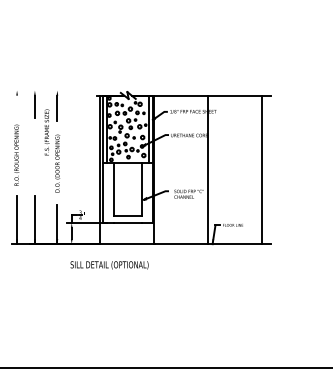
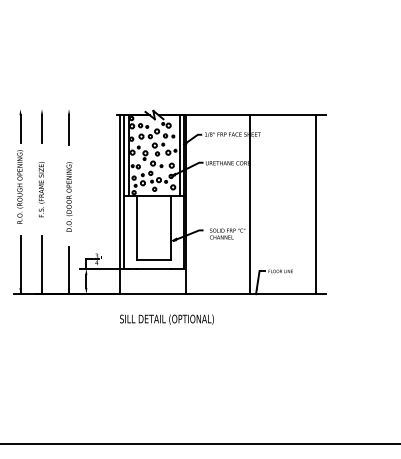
line: (17, 106) -> (20, 128), added
text: (46, 132) -> (41, 189), moved
text: (109, 265) -> (166, 319), moved

